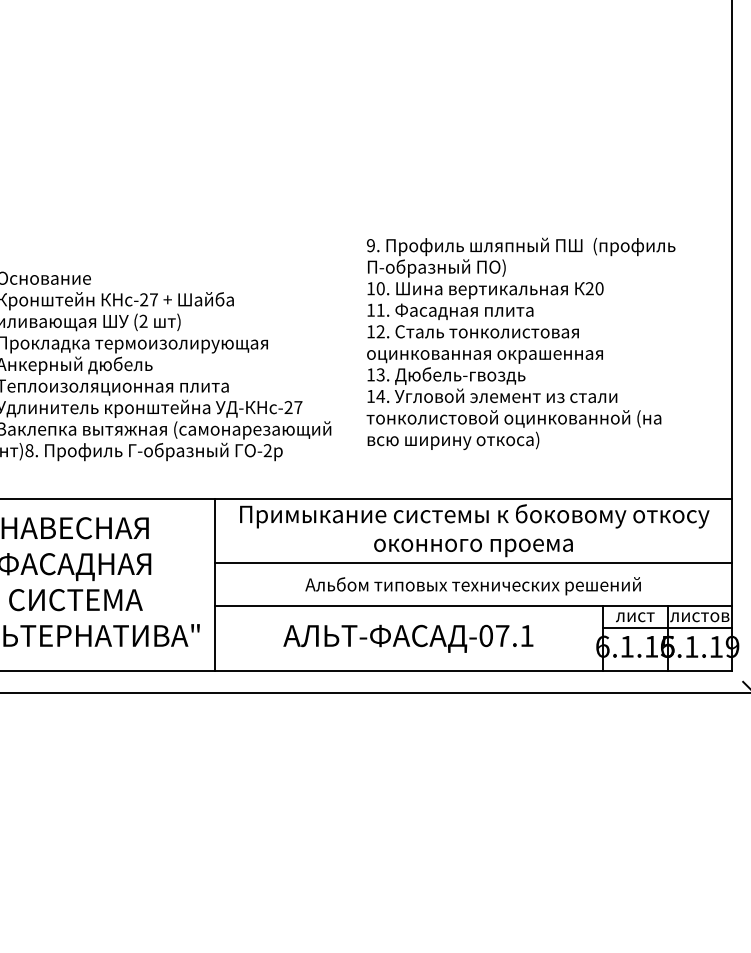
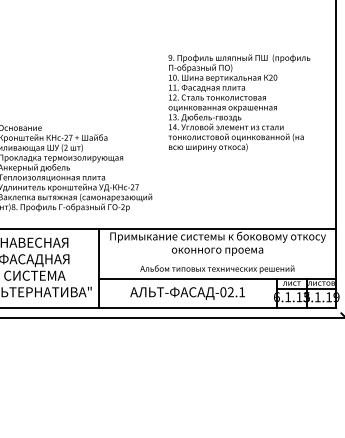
text: (521, 342) -> (239, 102), moved
line: (473, 562) -> (217, 258), removed
text: (501, 636) -> (230, 292), -07.1 -> -02.1
text: (667, 647) -> (306, 297), 6.1.19 -> 3.1.19

